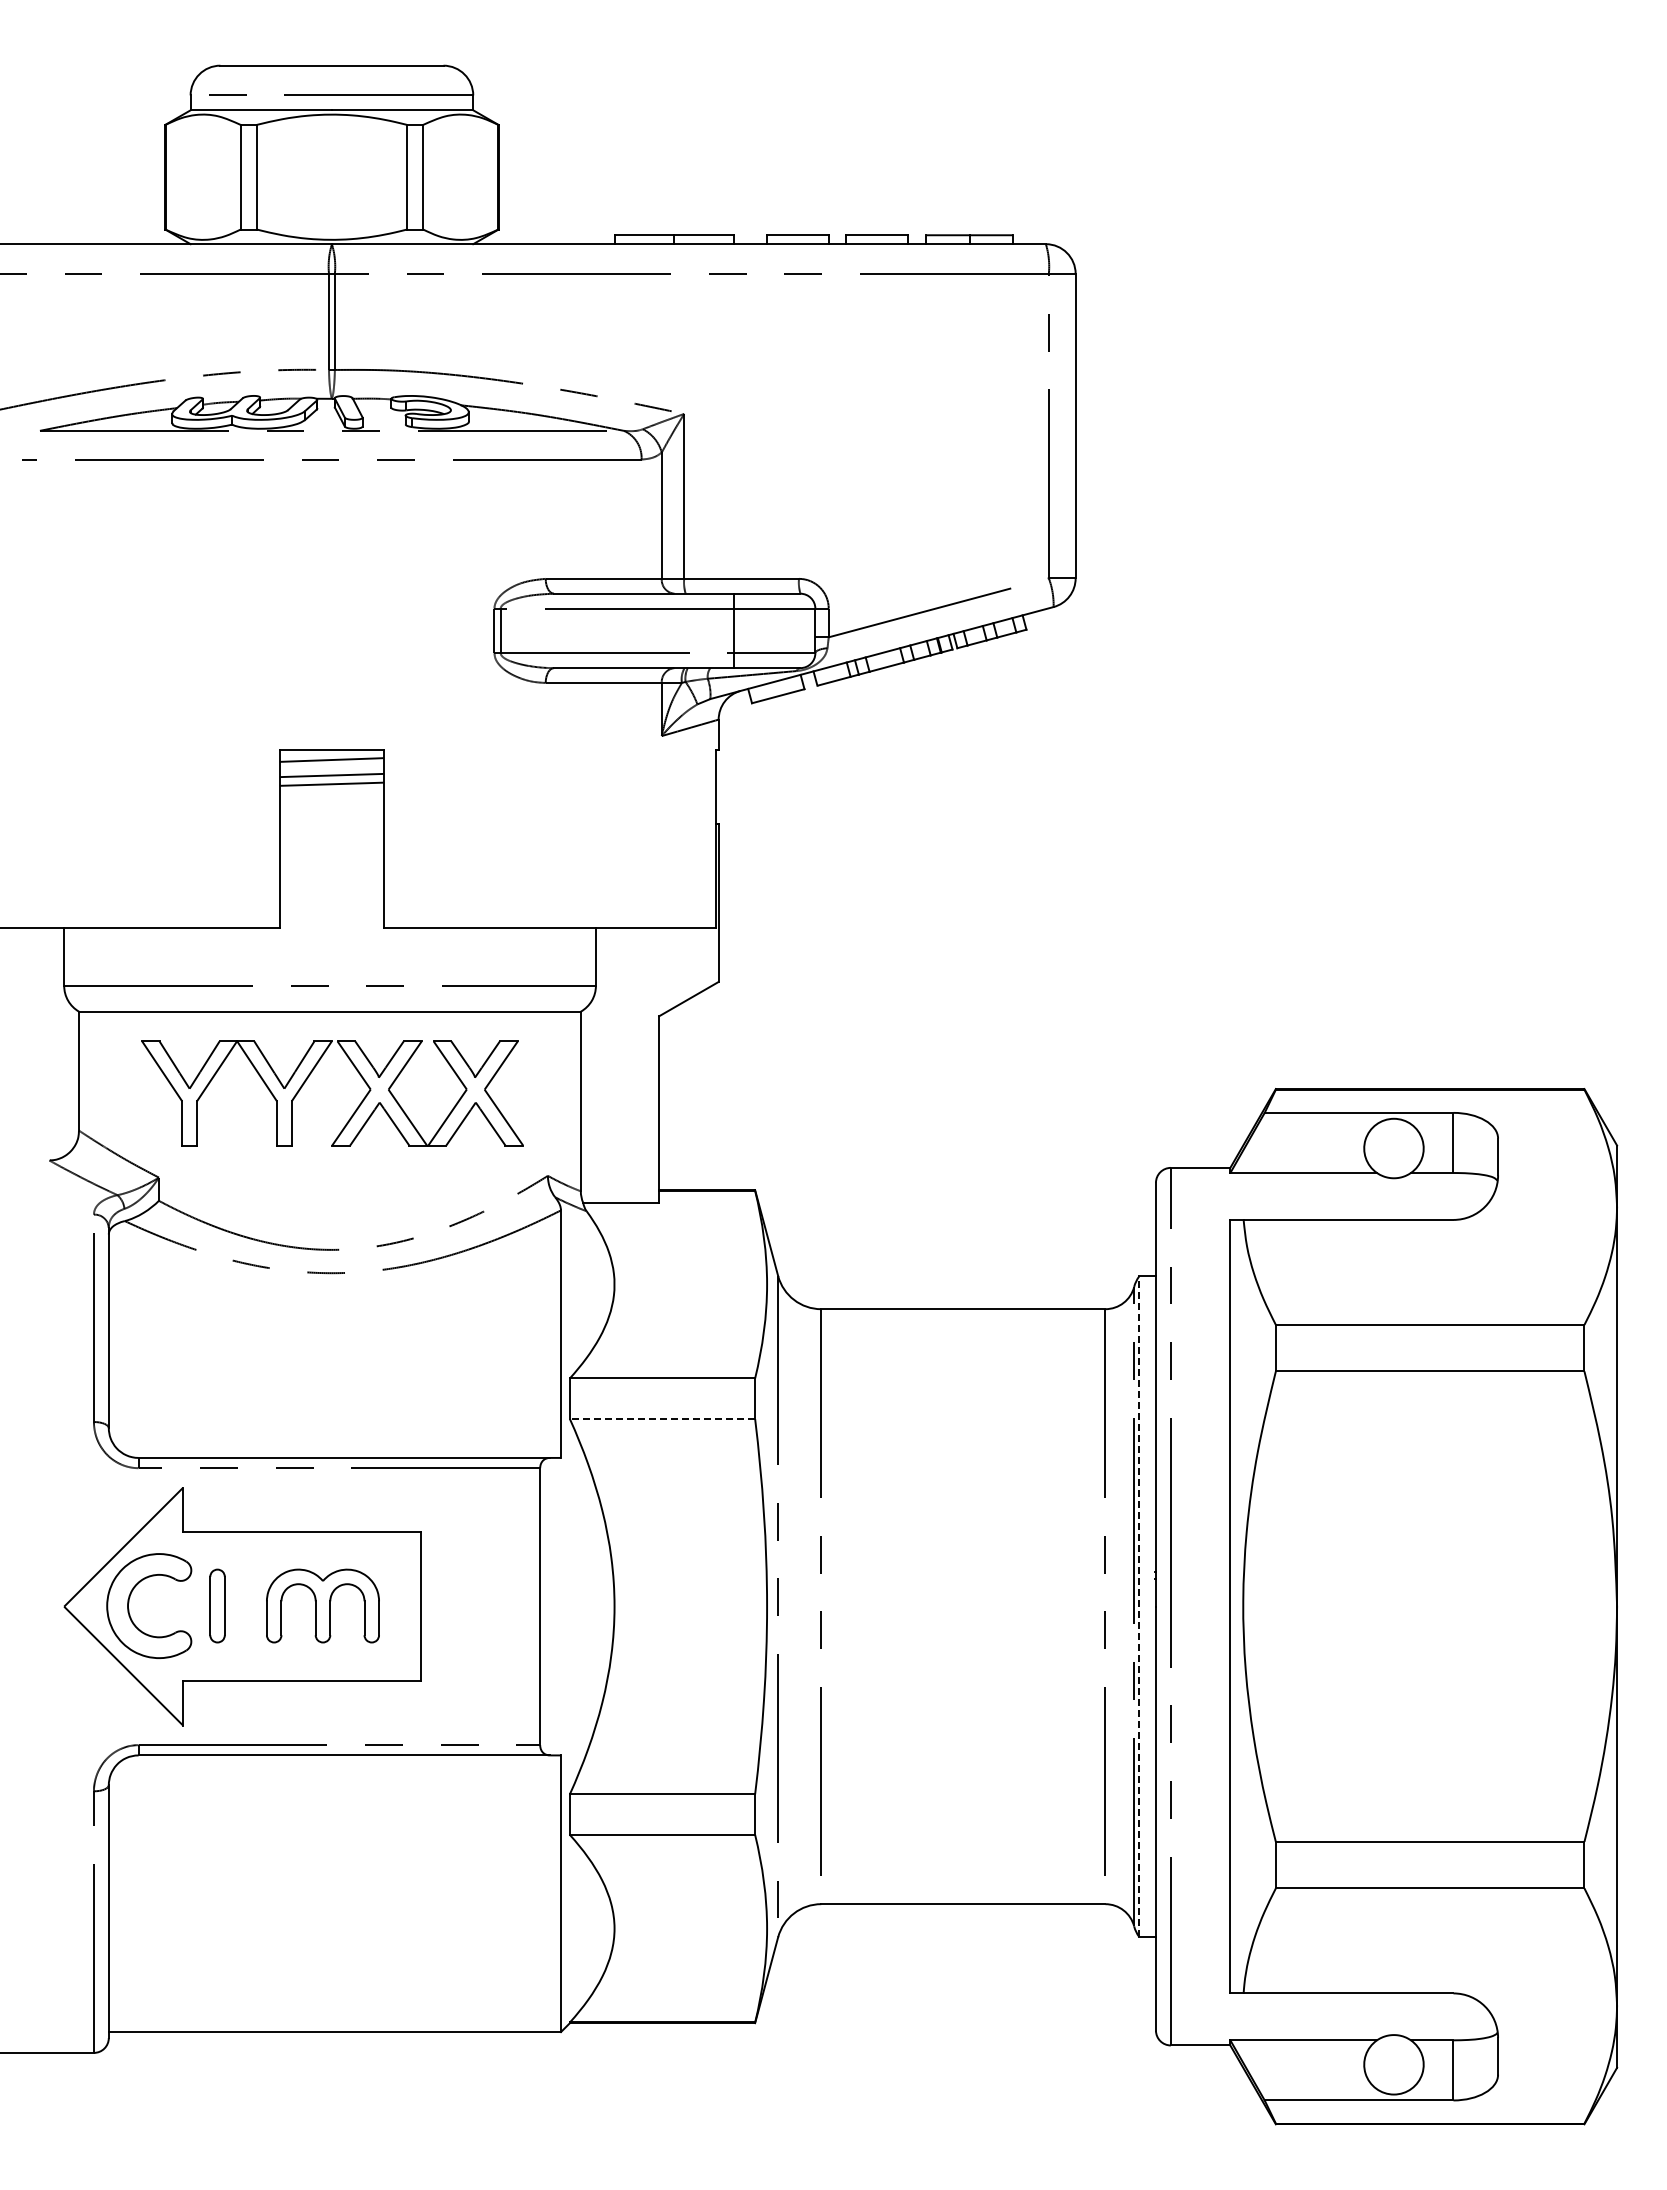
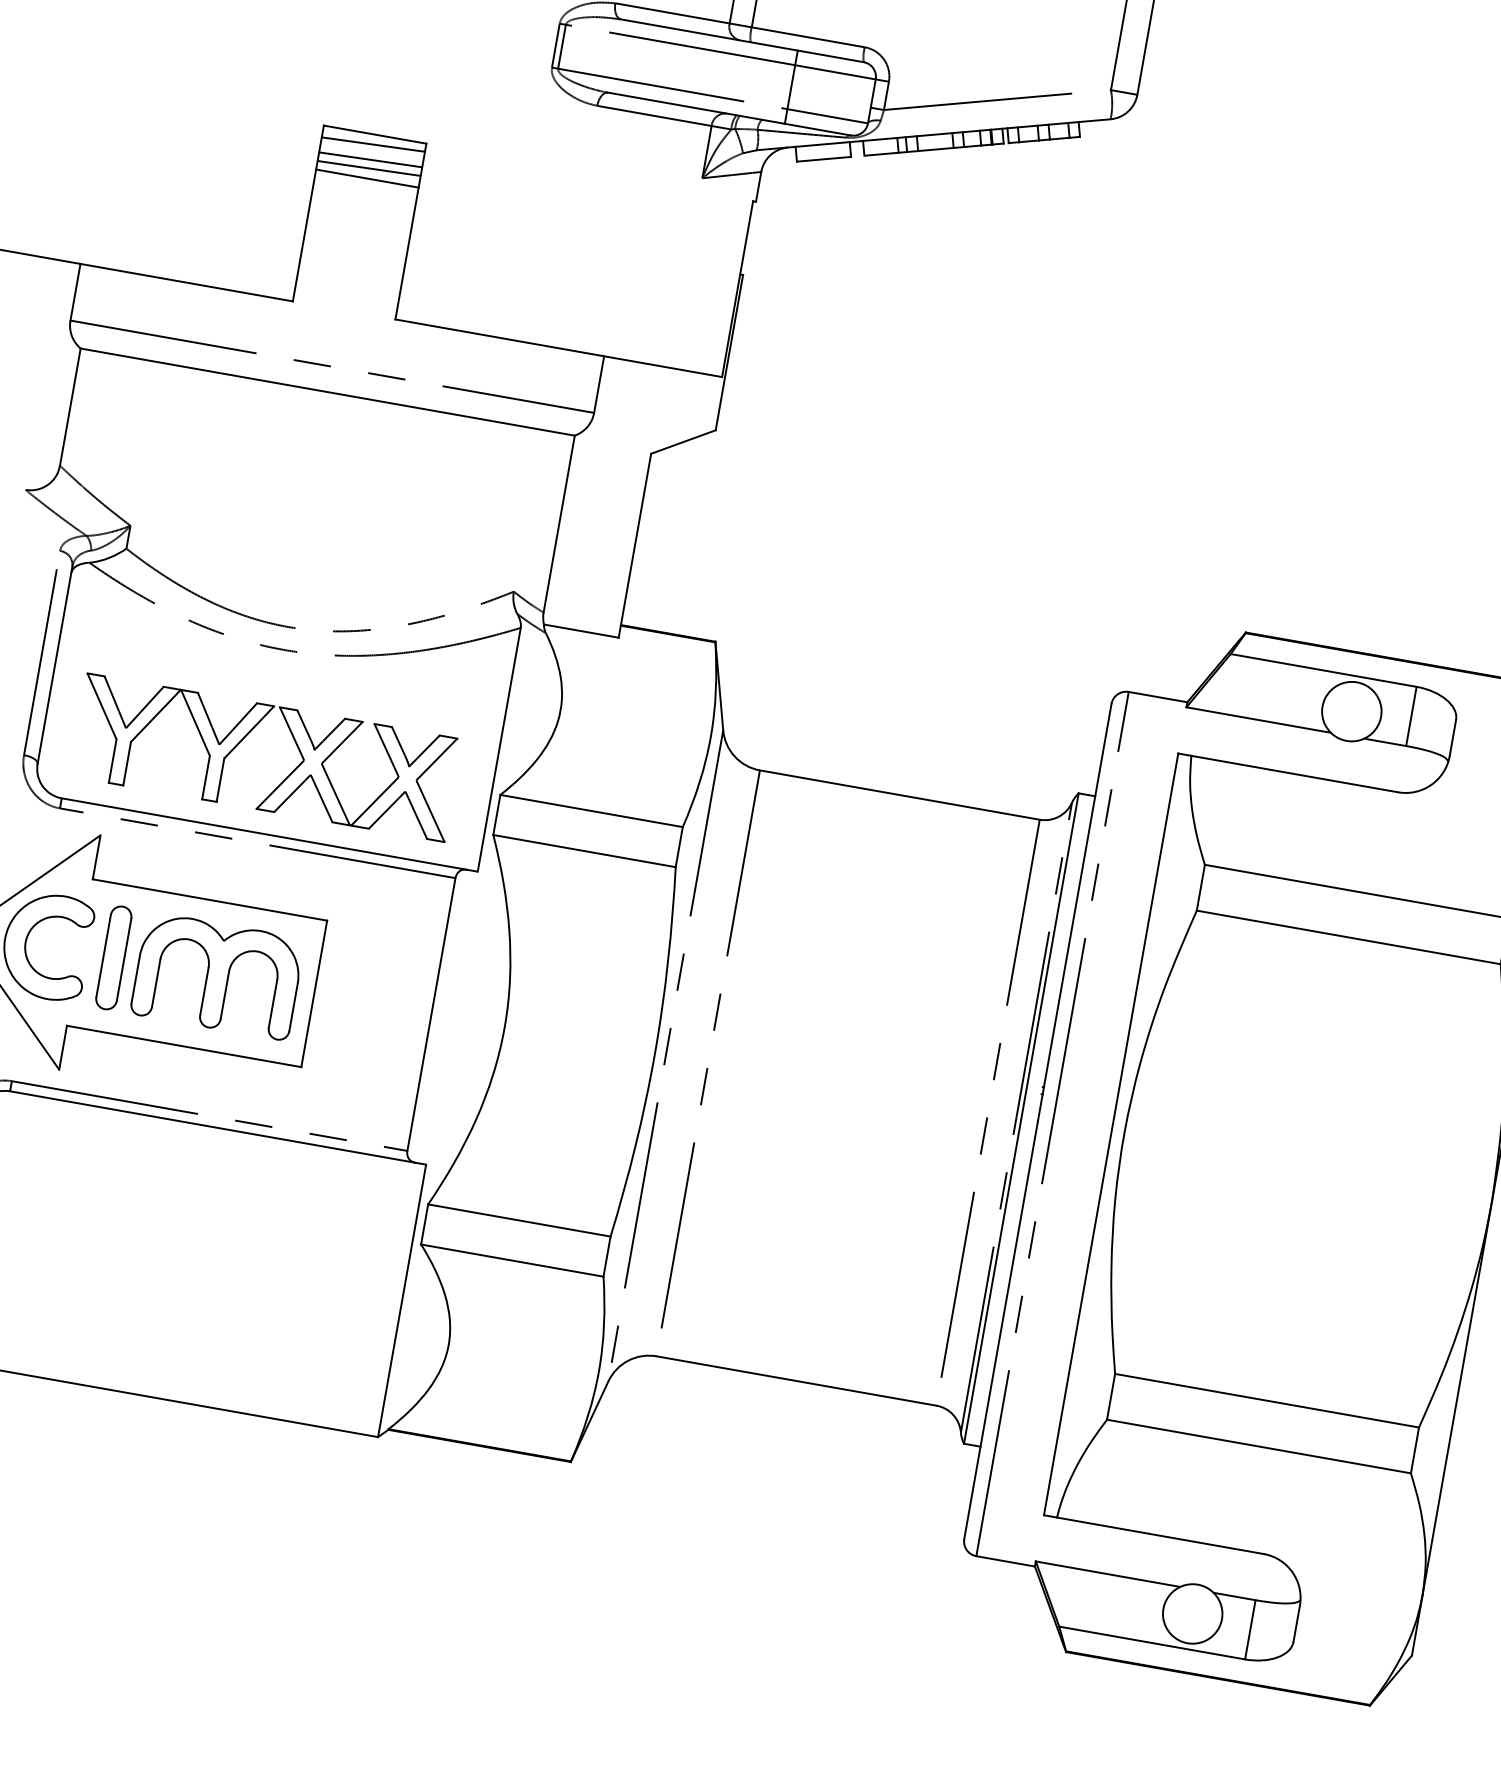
line: (331, 794) -> (366, 178), added
part: (355, 1109) -> (285, 777), moved
line: (662, 1419) -> (584, 851), dashed -> solid
part: (217, 1605) -> (113, 957), size x1.43
part: (322, 1605) -> (217, 975), size x1.43
line: (1139, 1606) -> (1021, 1118), dashed -> solid

